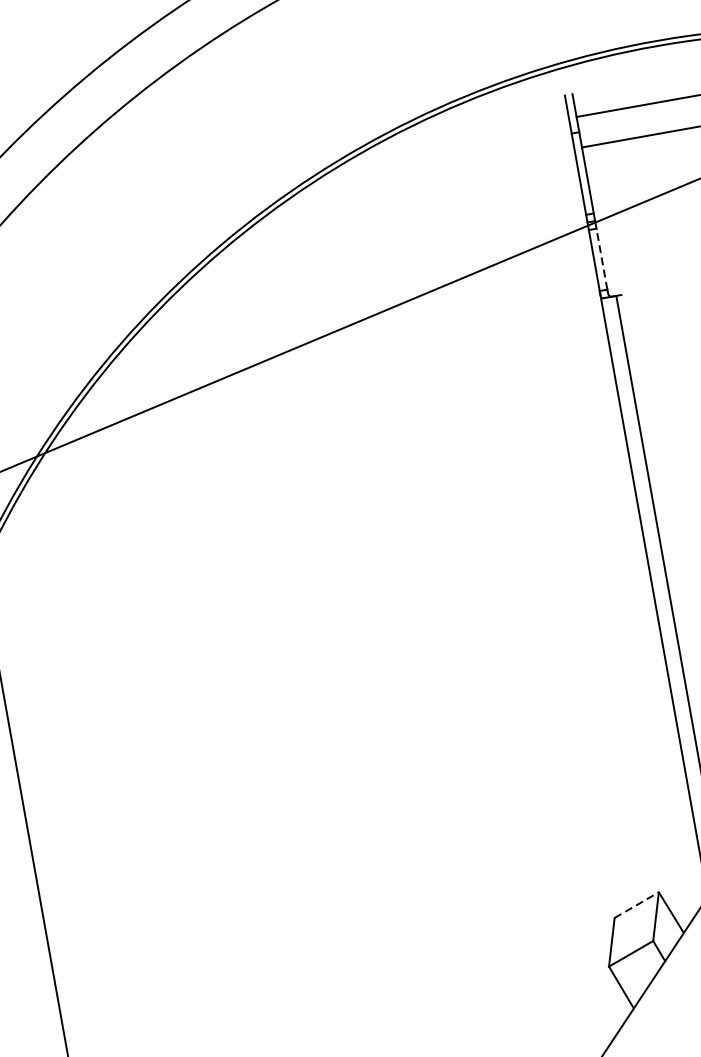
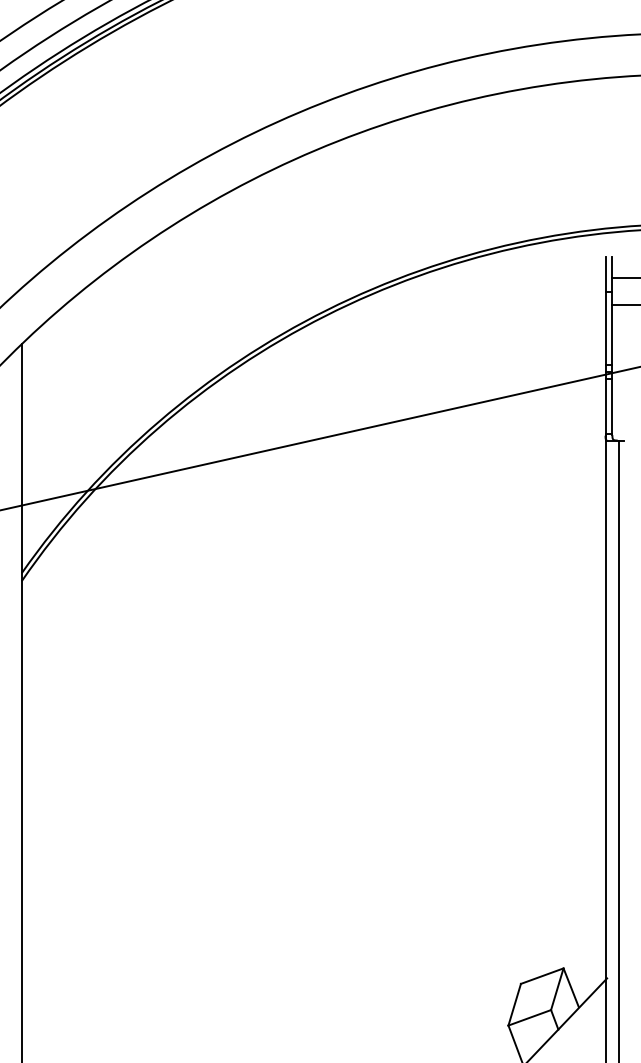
line: (601, 258) -> (612, 405), dashed -> solid
line: (637, 905) -> (542, 976), dashed -> solid

